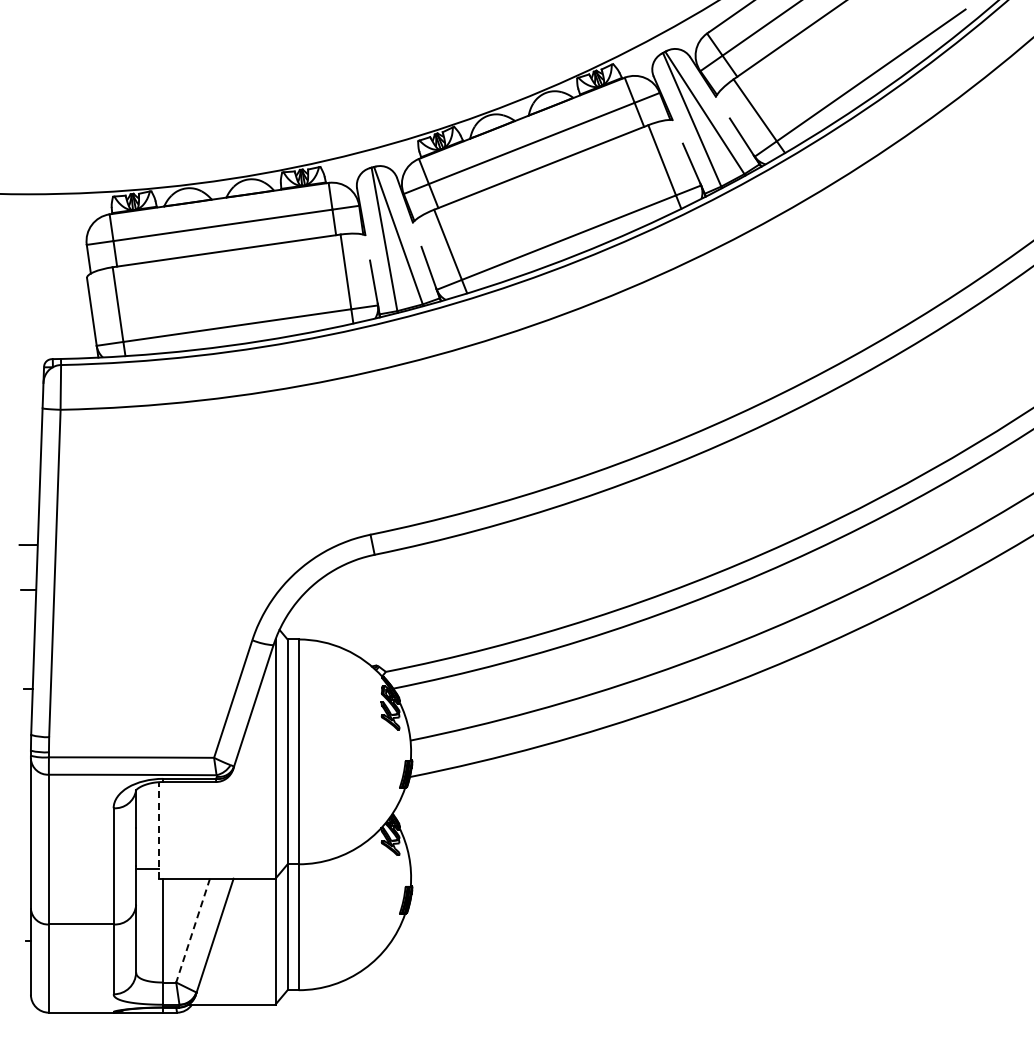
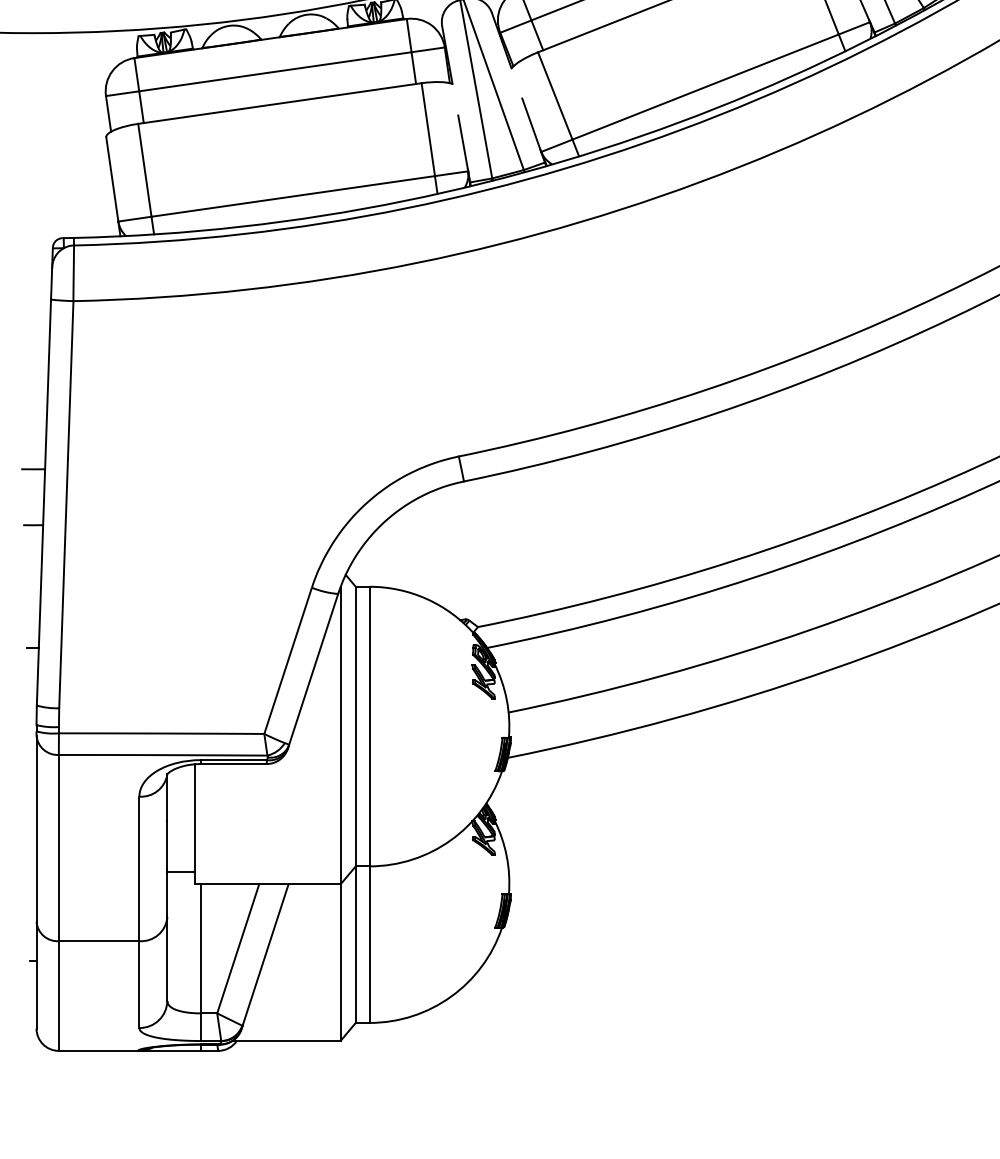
line: (158, 829) -> (195, 823), dashed -> solid
line: (193, 930) -> (238, 948), dashed -> solid

